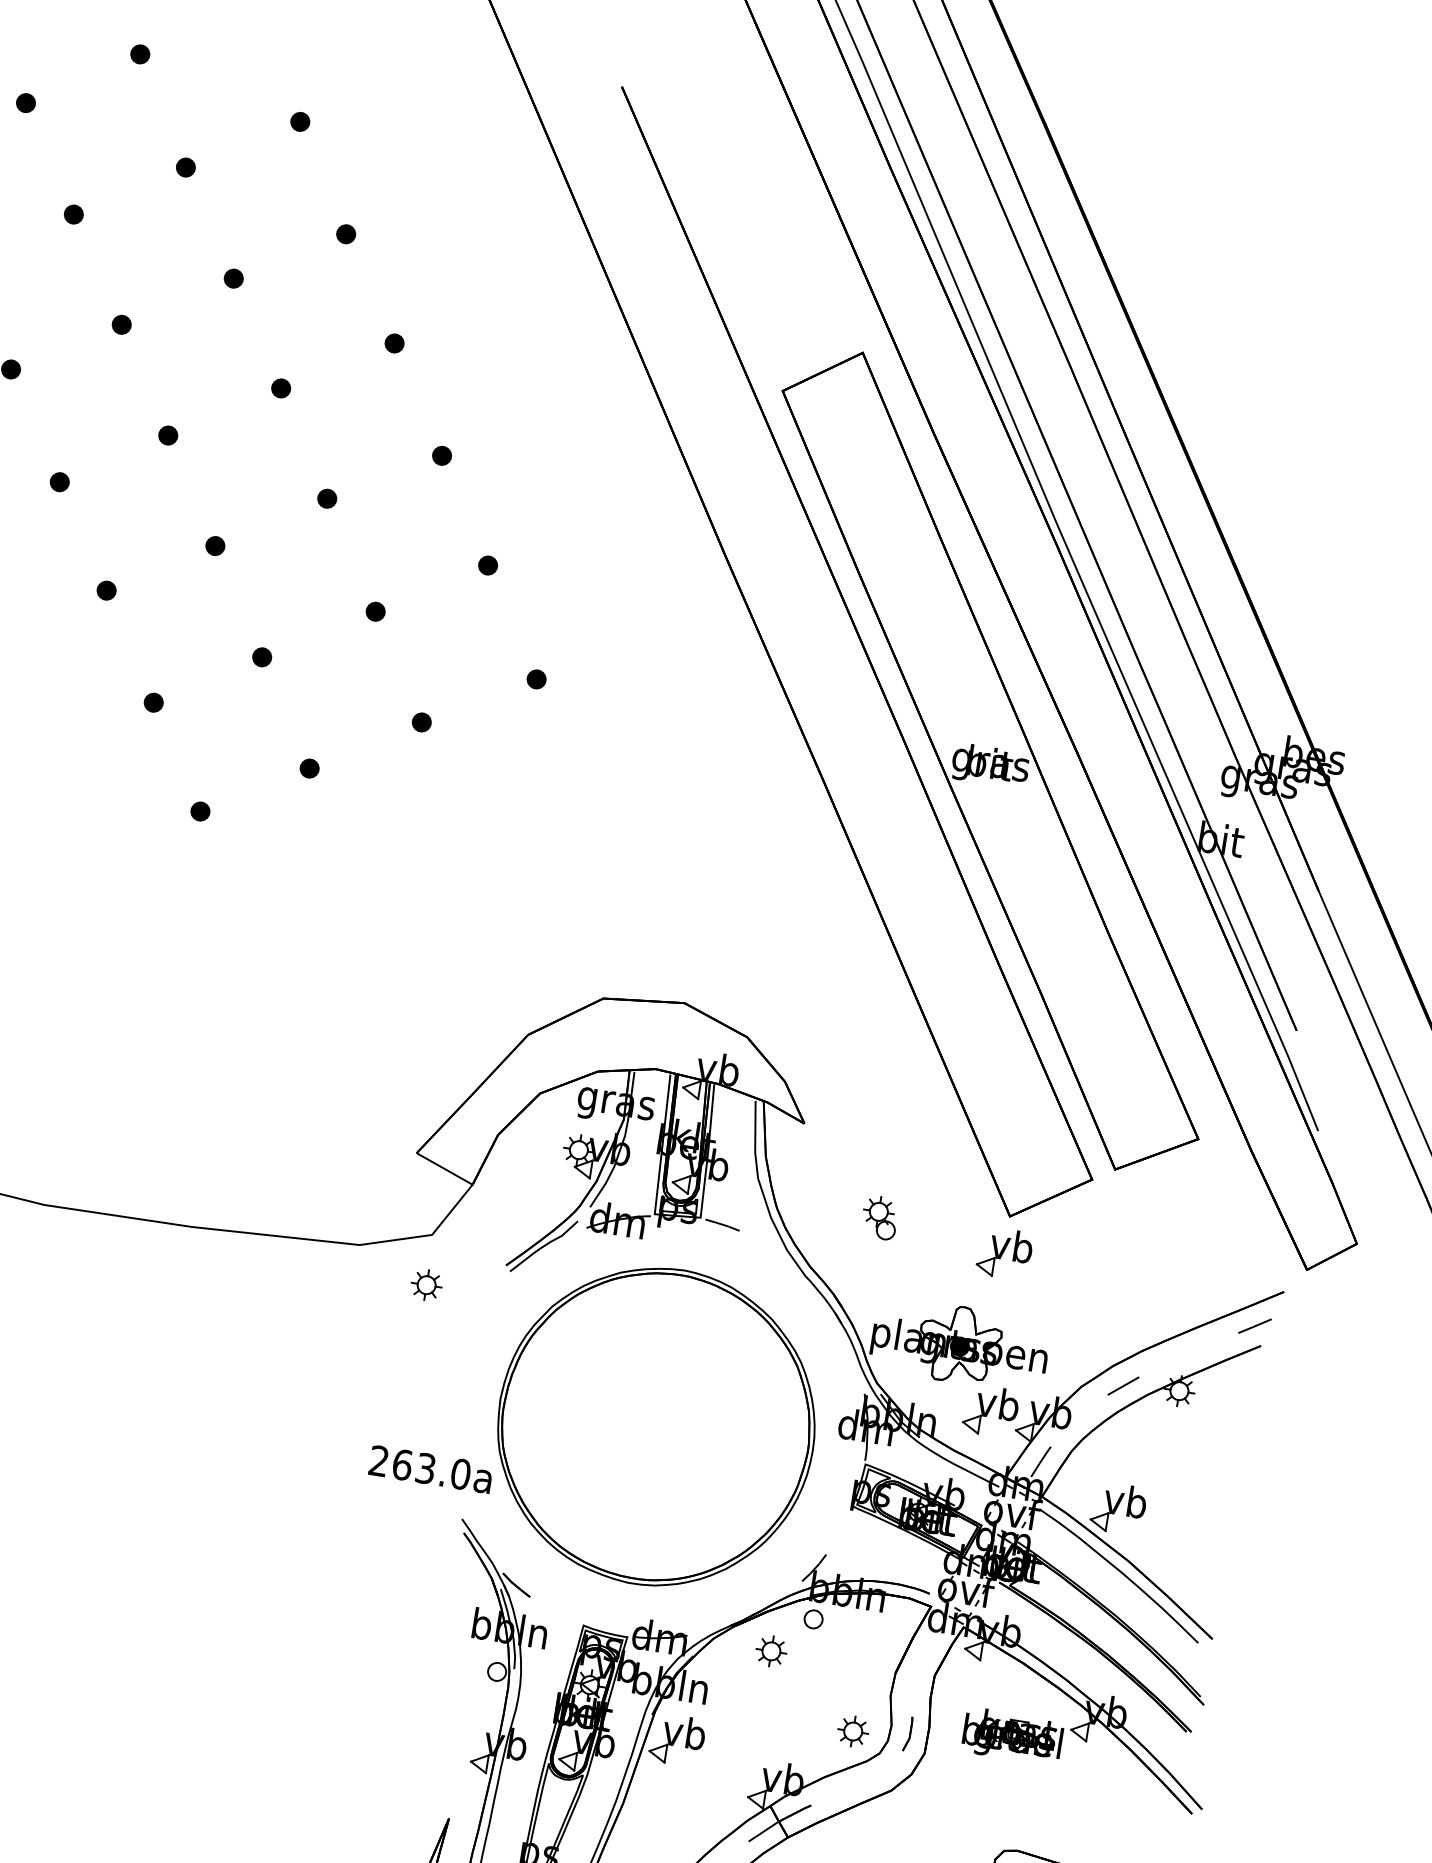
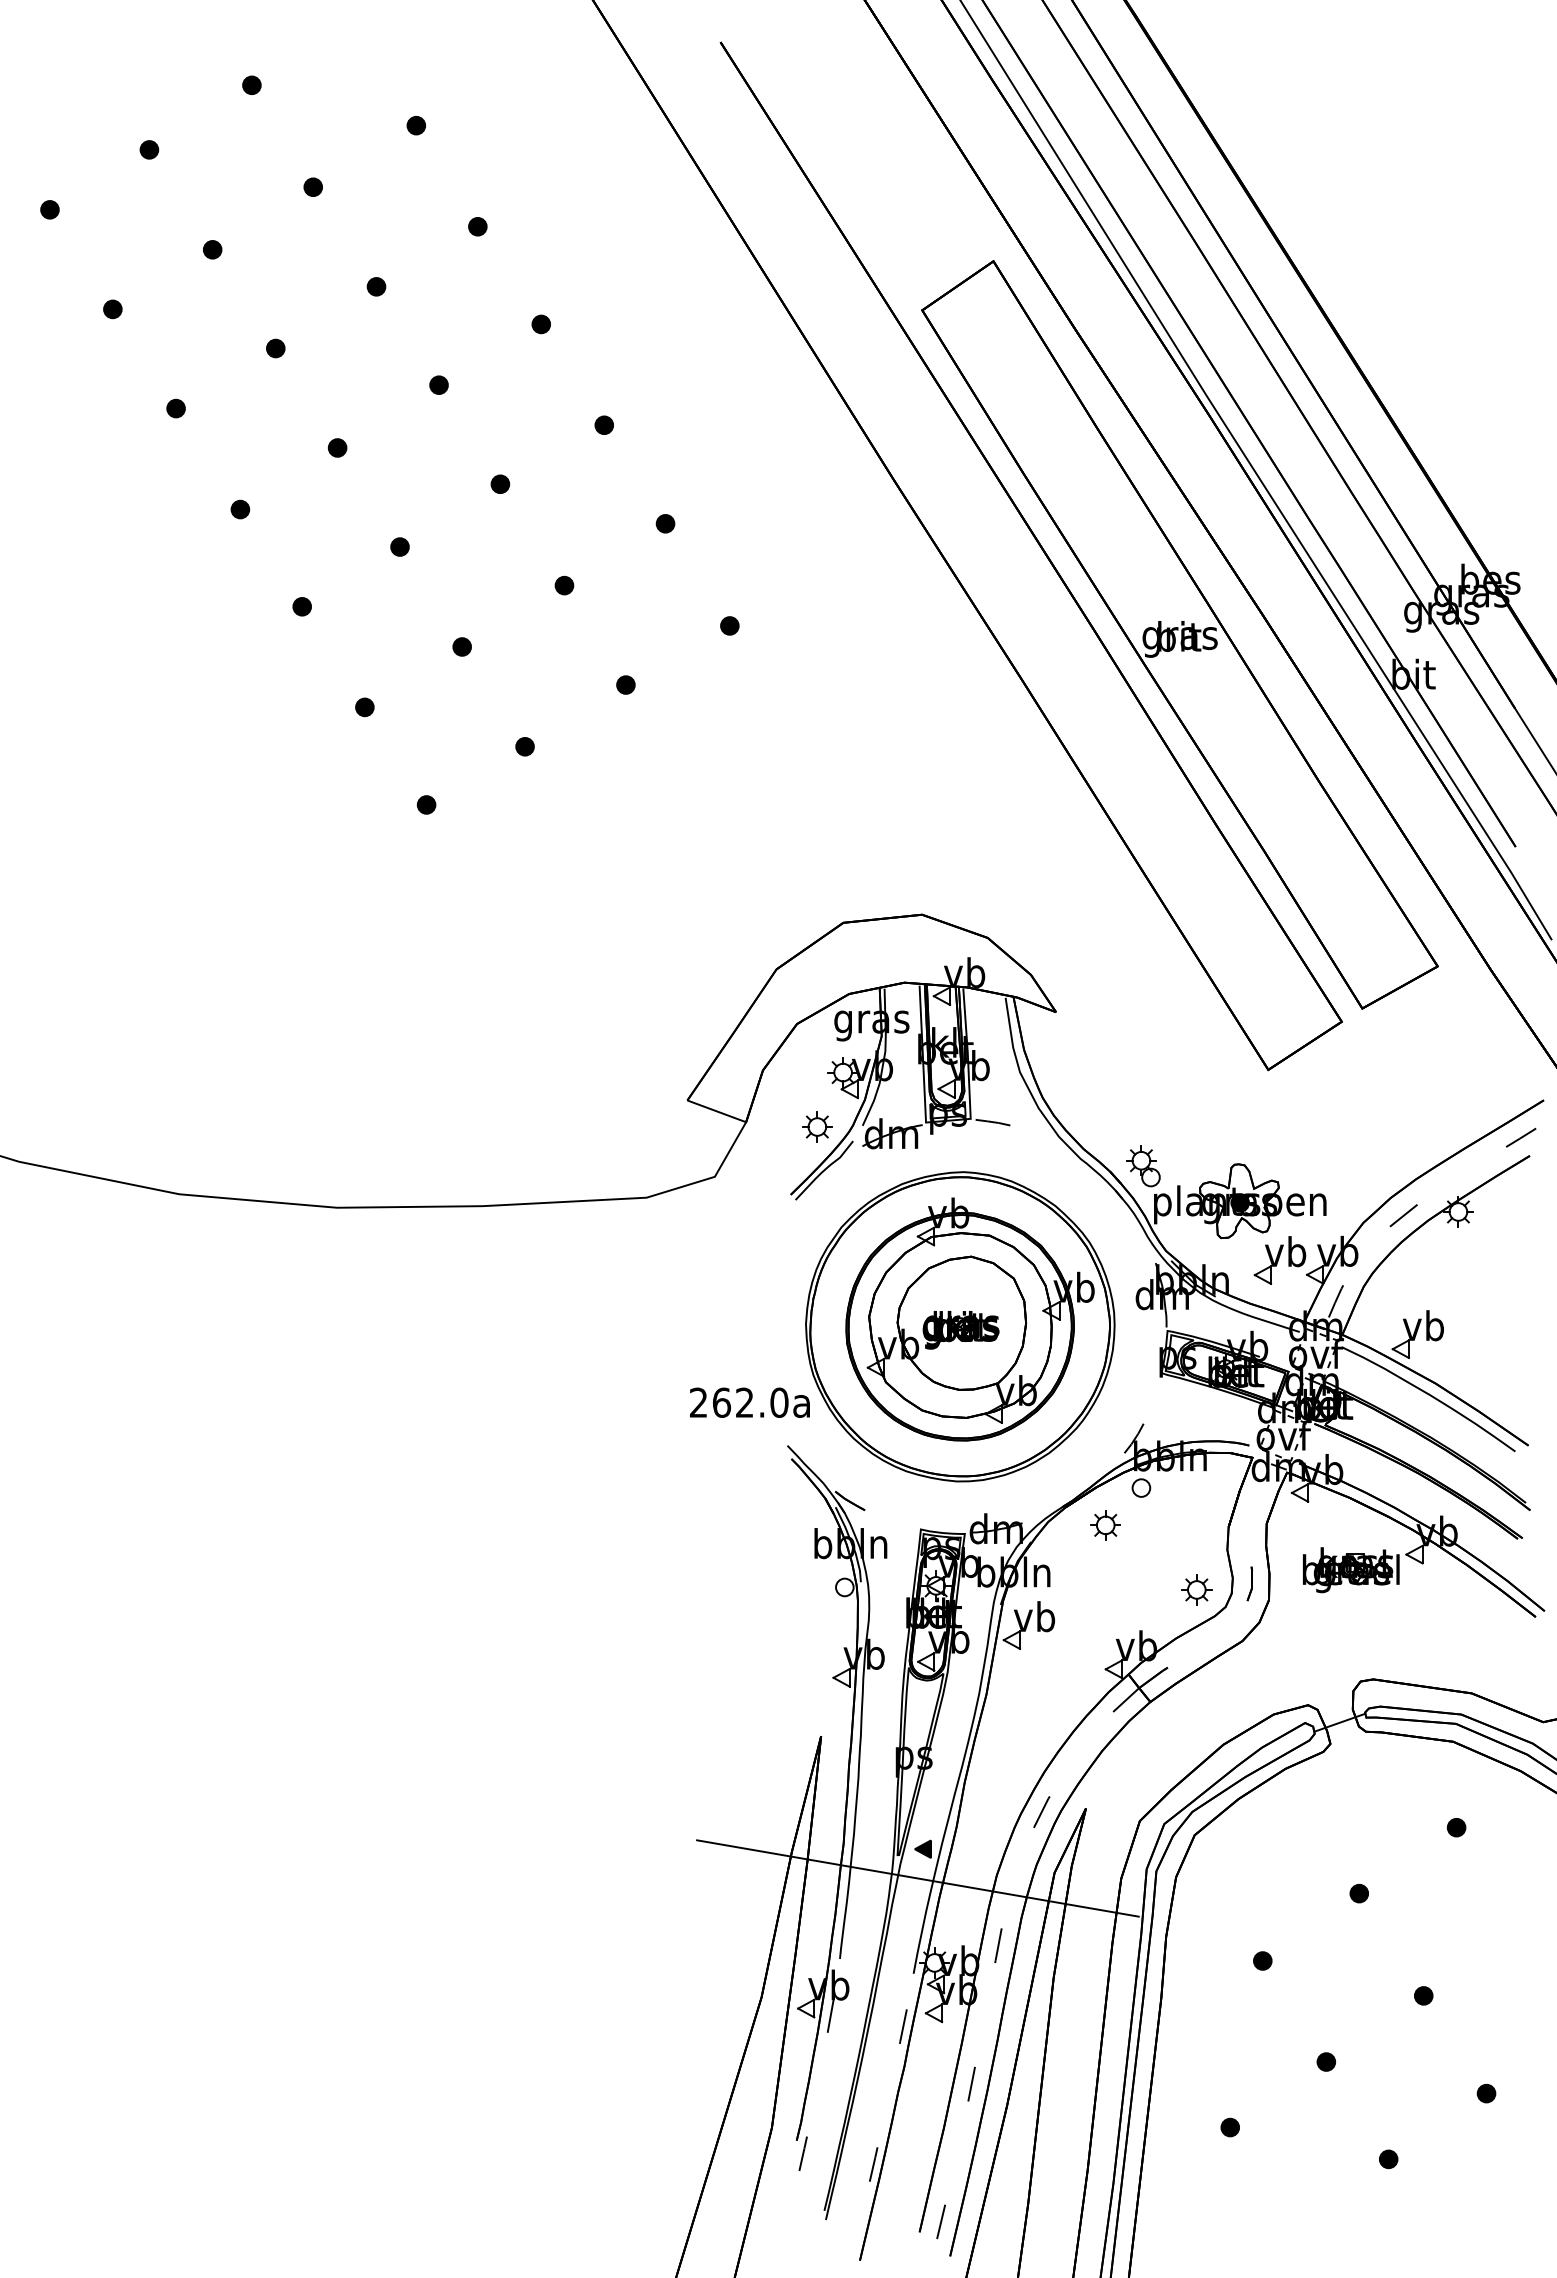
part: (880, 1218) -> (1143, 1166), moved
part: (1004, 1253) -> (1268, 1106), removed
part: (426, 1284) -> (817, 1126), moved
part: (666, 1420) -> (969, 1319), added
text: (425, 1468) -> (744, 1402), 263.0a -> 262.0a

